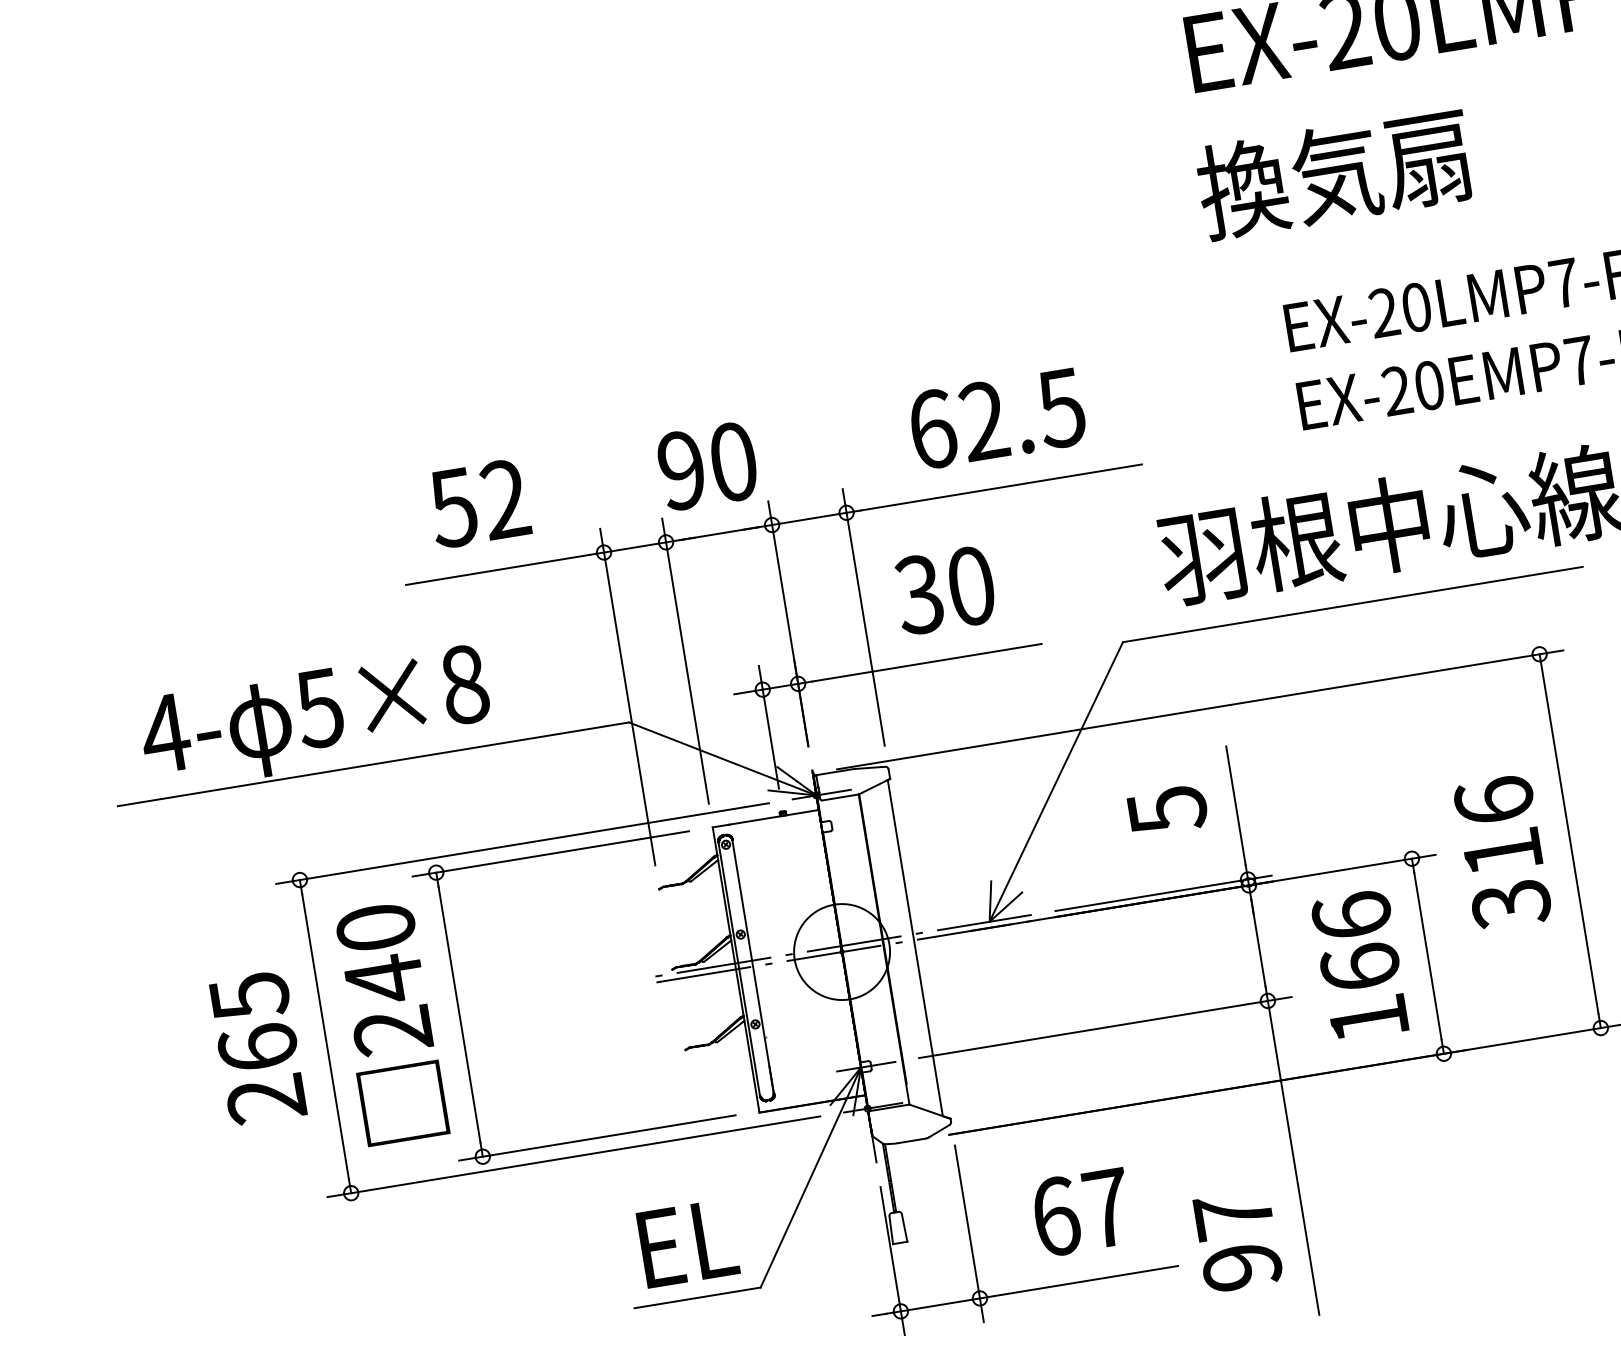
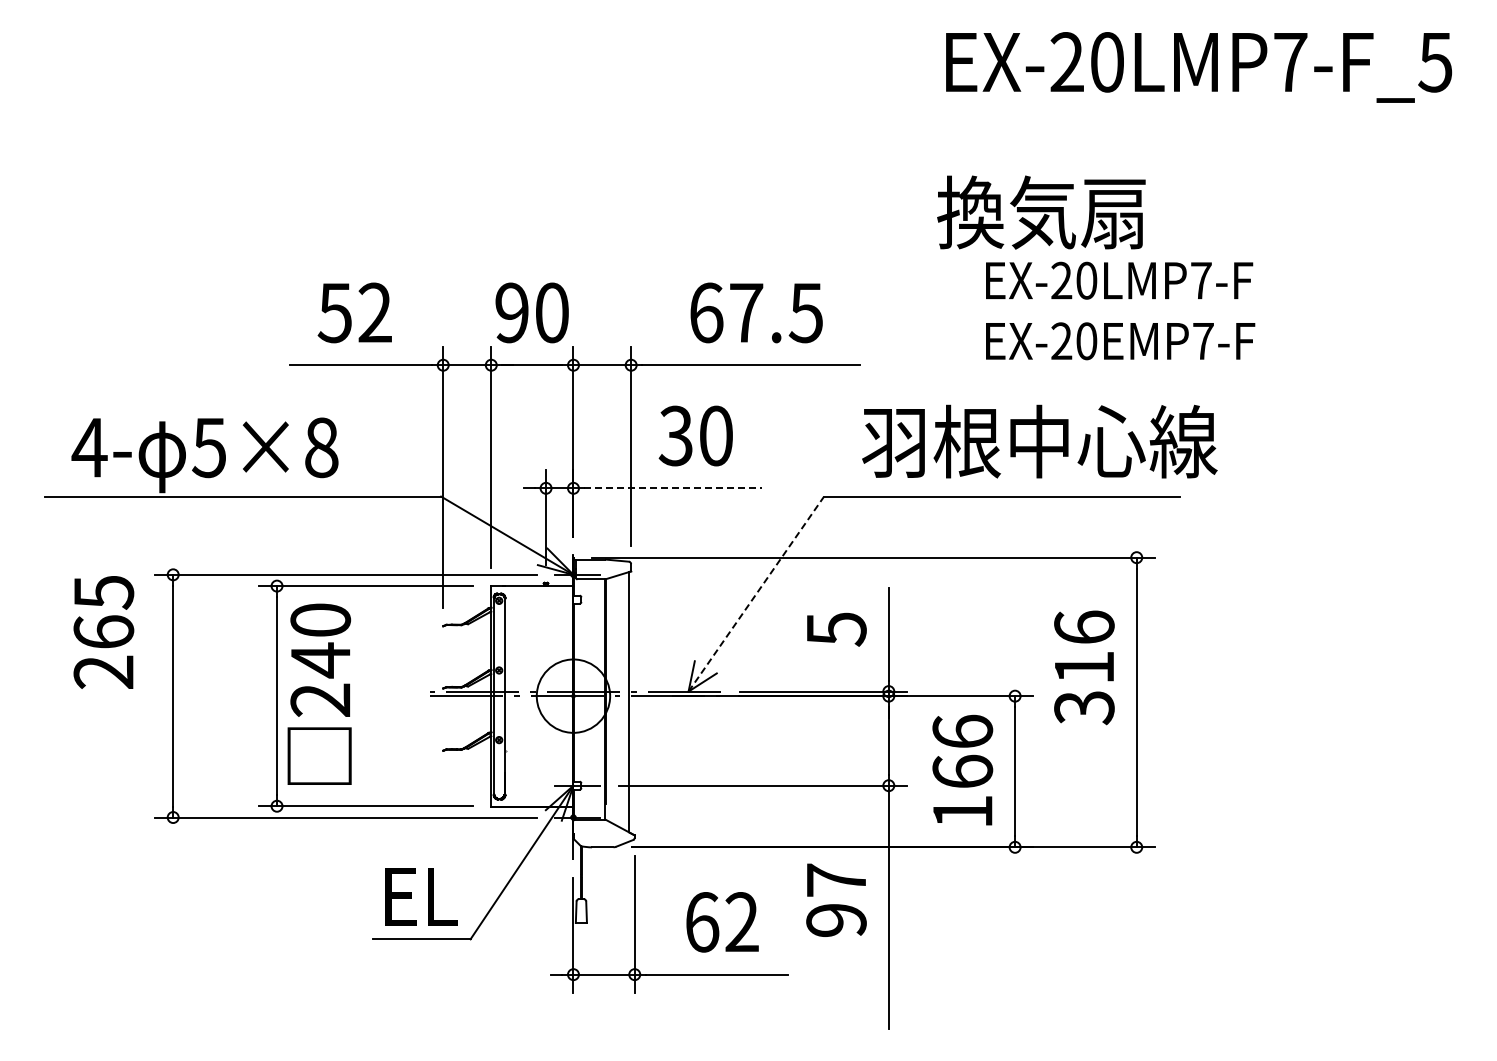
text: (1334, 173) -> (1041, 212), moved
text: (984, 420) -> (746, 312), 62.5 -> 67.5
line: (927, 662) -> (673, 488), solid -> dashed
line: (1056, 780) -> (756, 593), solid -> dashed
text: (1502, 852) -> (1084, 667), moved
text: (389, 1022) -> (319, 693), moved
text: (257, 1048) -> (103, 632), moved
text: (1106, 1207) -> (741, 921), 67 -> 62
text: (1237, 1240) -> (836, 899), moved

